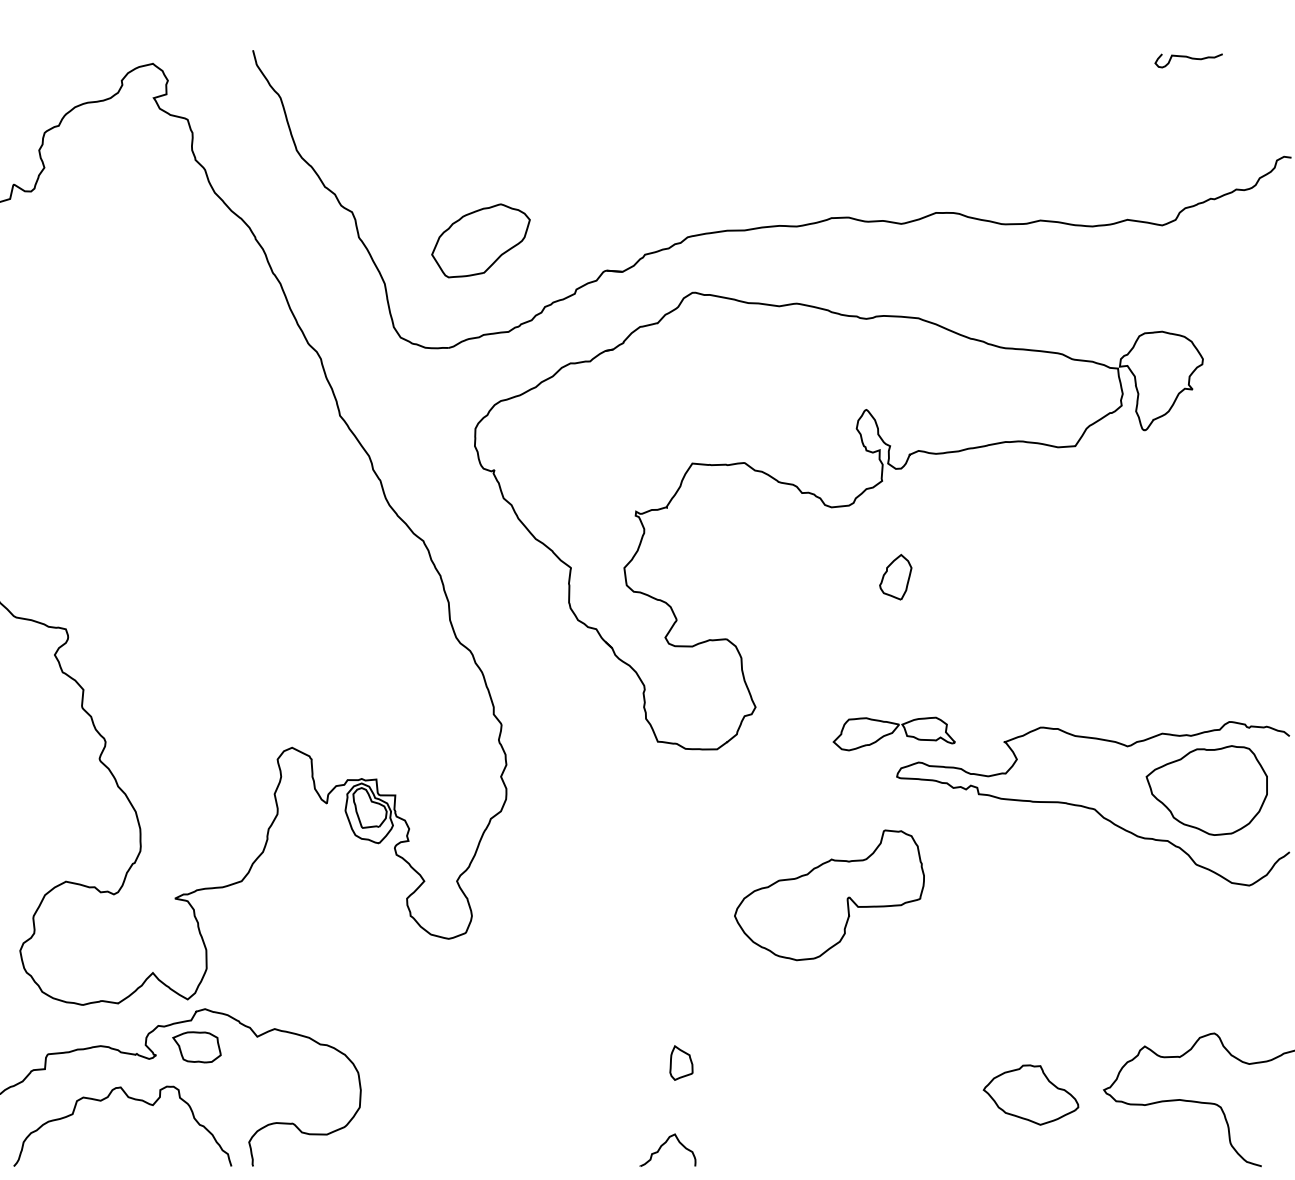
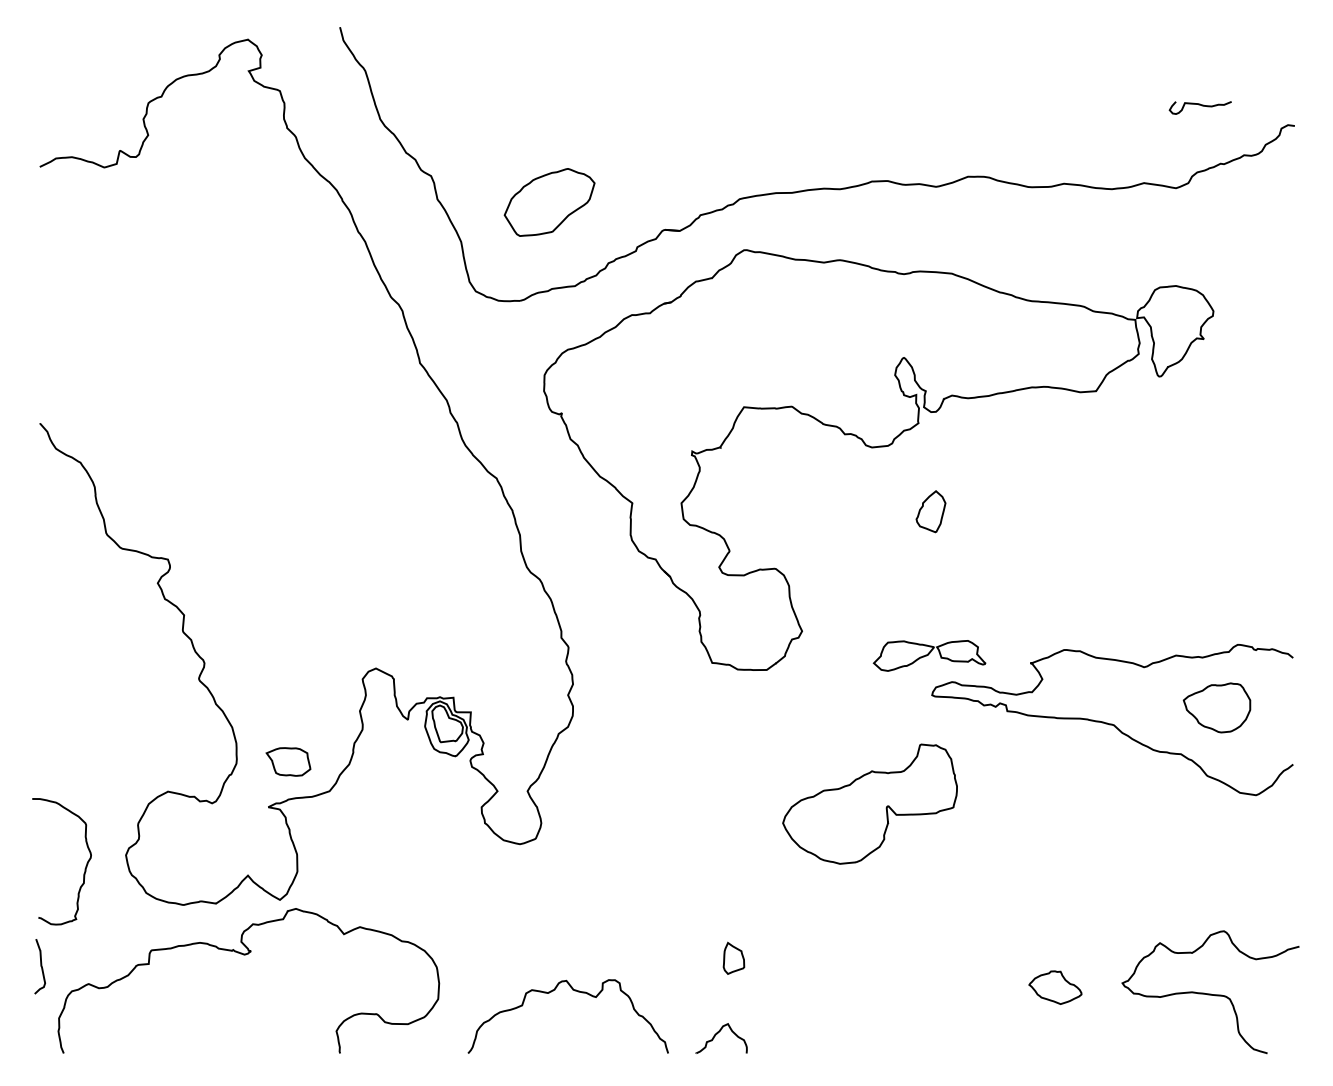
curve: (1187, 58) -> (1199, 105), moved
part: (1206, 790) -> (1216, 707), size x0.6
part: (196, 1046) -> (288, 761), moved
part: (1031, 1094) -> (1055, 987), size x0.6
curve: (129, 1099) -> (574, 991), moved

